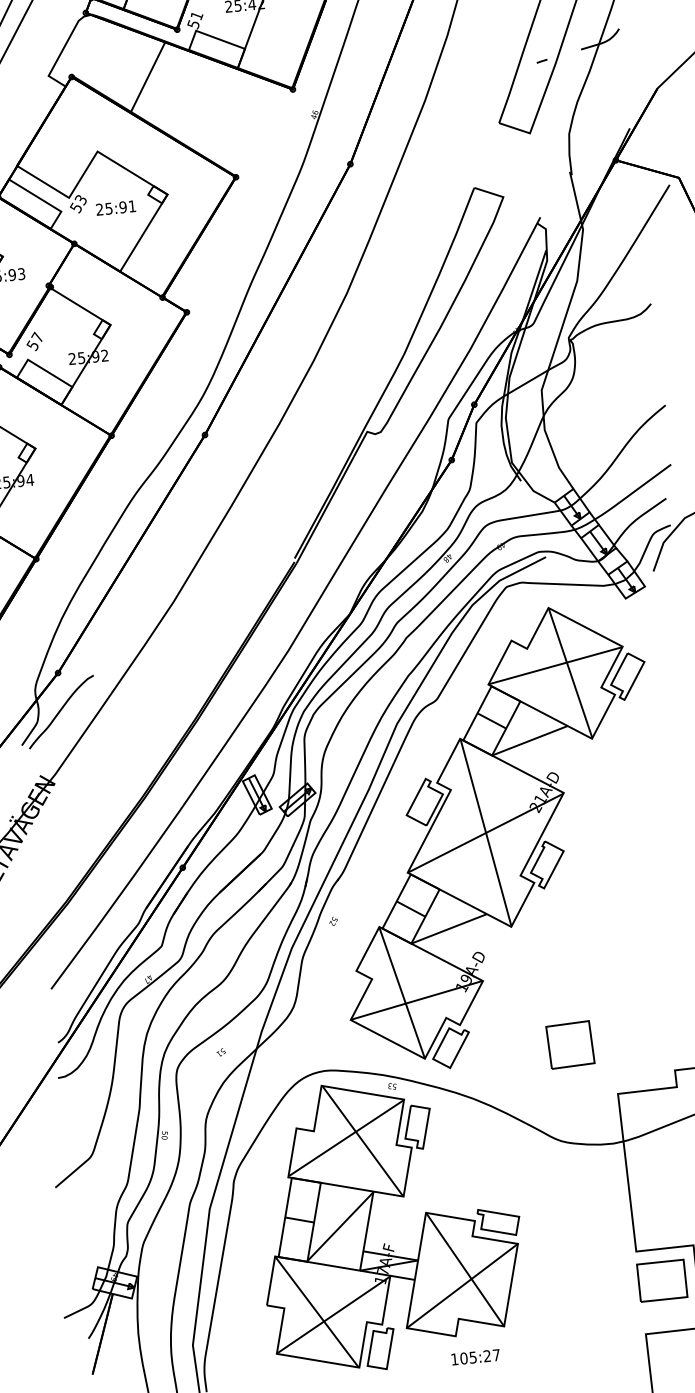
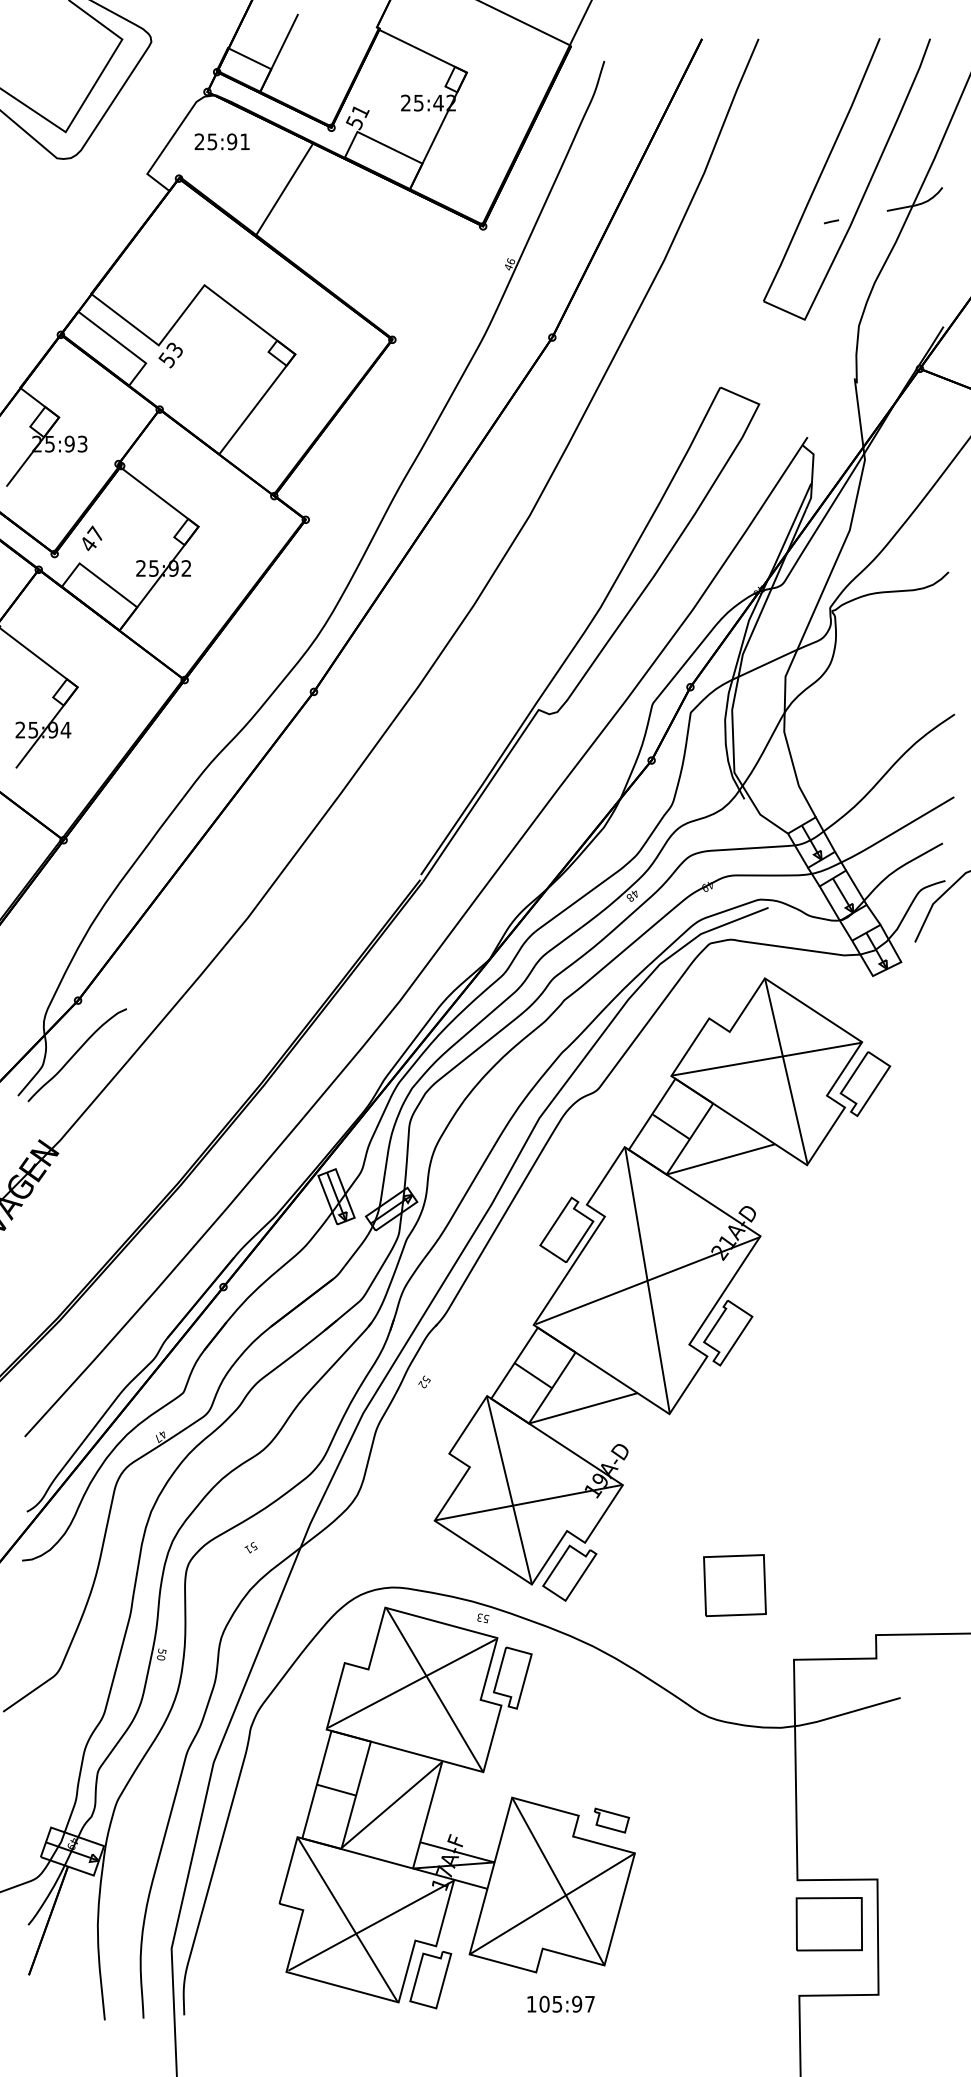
text: (115, 207) -> (221, 141), moved
text: (32, 345) -> (87, 544), 57 -> 47
part: (498, 1222) -> (611, 1820), size x0.6
text: (487, 1356) -> (577, 2004), 105:27 -> 105:97

